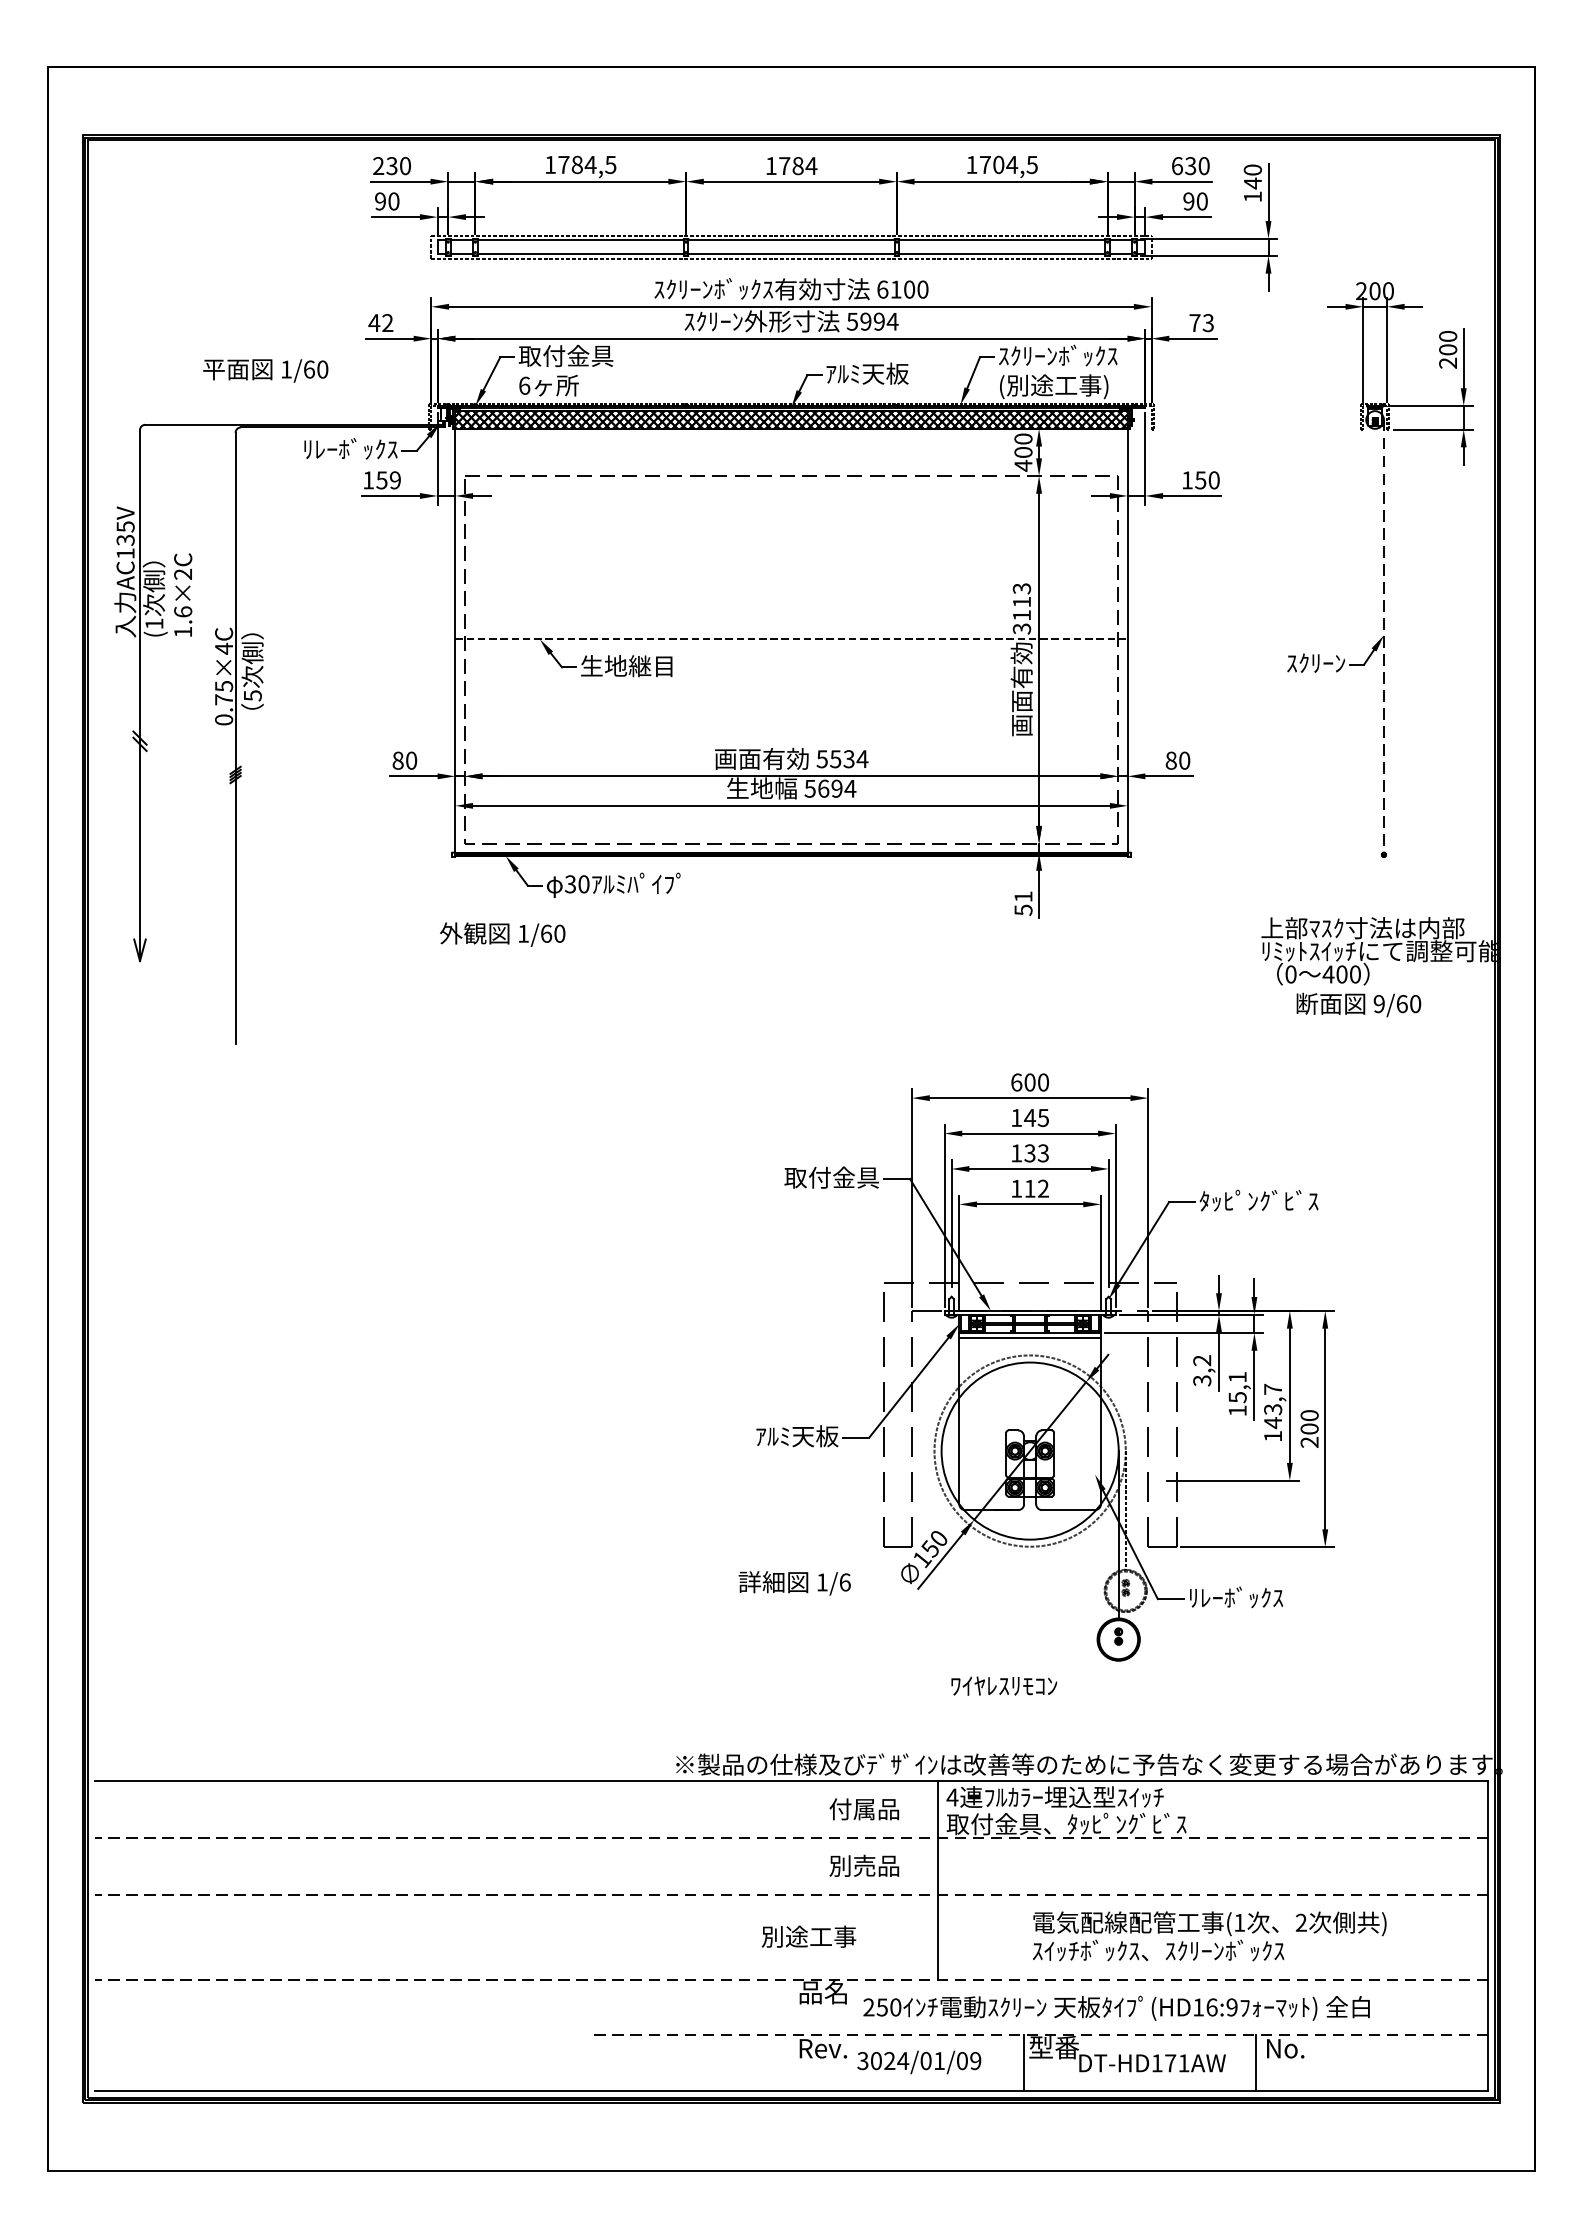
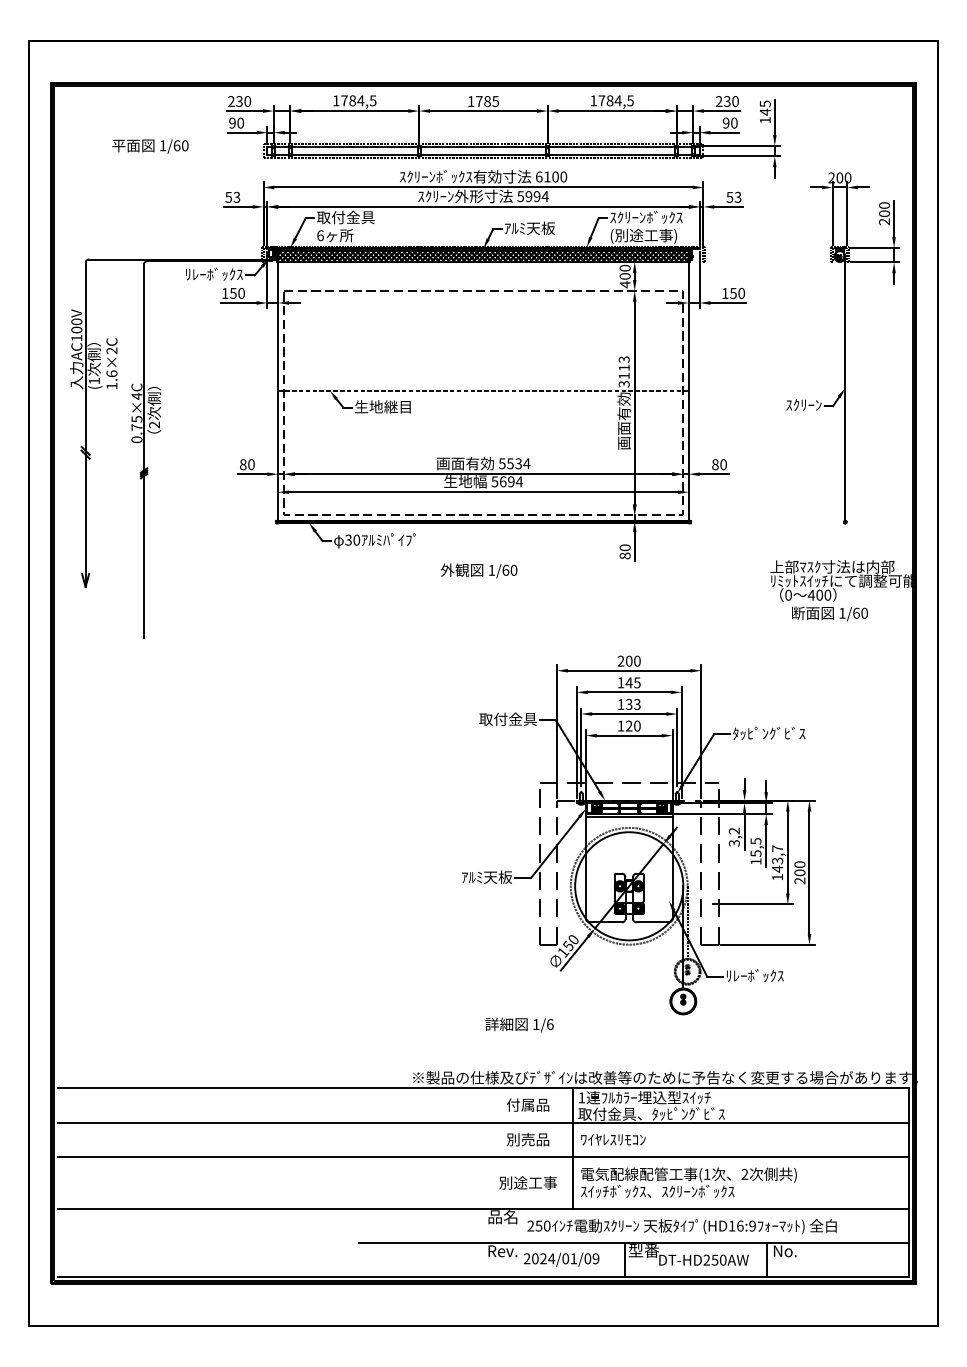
text: (811, 166) -> (495, 101), 1784 -> 1785
text: (997, 166) -> (609, 101), 1704,5 -> 1784,5
text: (1176, 166) -> (718, 101), 630 -> 230
text: (1251, 169) -> (764, 103), 140 -> 145
text: (380, 323) -> (232, 197), 42 -> 53
text: (1194, 323) -> (729, 197), 73 -> 53
text: (265, 370) -> (150, 146), moved
text: (395, 480) -> (241, 293), 159 -> 150
text: (125, 532) -> (76, 325), AC135V -> AC100V
line: (1384, 637) -> (845, 389), dashed -> solid
text: (252, 694) -> (154, 424), 5 -> 2
text: (1022, 902) -> (624, 551), 51 -> 80
text: (503, 933) -> (479, 570), moved
text: (1379, 1002) -> (842, 612), 9/60 -> 1/60
text: (1015, 1081) -> (620, 660), 600 -> 200
text: (1035, 1187) -> (632, 725), 112 -> 120
text: (1236, 1377) -> (755, 841), 15,1 -> 15,5
text: (794, 1582) -> (519, 1024), moved
text: (1004, 1685) -> (613, 1139), moved
text: (951, 1796) -> (581, 1097), 4 -> 1
line: (791, 1837) -> (483, 1122), dashed -> solid
line: (791, 1895) -> (483, 1157), dashed -> solid
text: (807, 1936) -> (527, 1182), moved
text: (1209, 1936) -> (688, 1182), moved
line: (791, 1980) -> (483, 1209), dashed -> solid
line: (1037, 2035) -> (633, 1243), dashed -> solid
text: (861, 2062) -> (526, 1259), 3024/01/09 -> 2024/01/09
text: (1169, 2062) -> (714, 1259), DT-HD171AW -> DT-HD250AW

